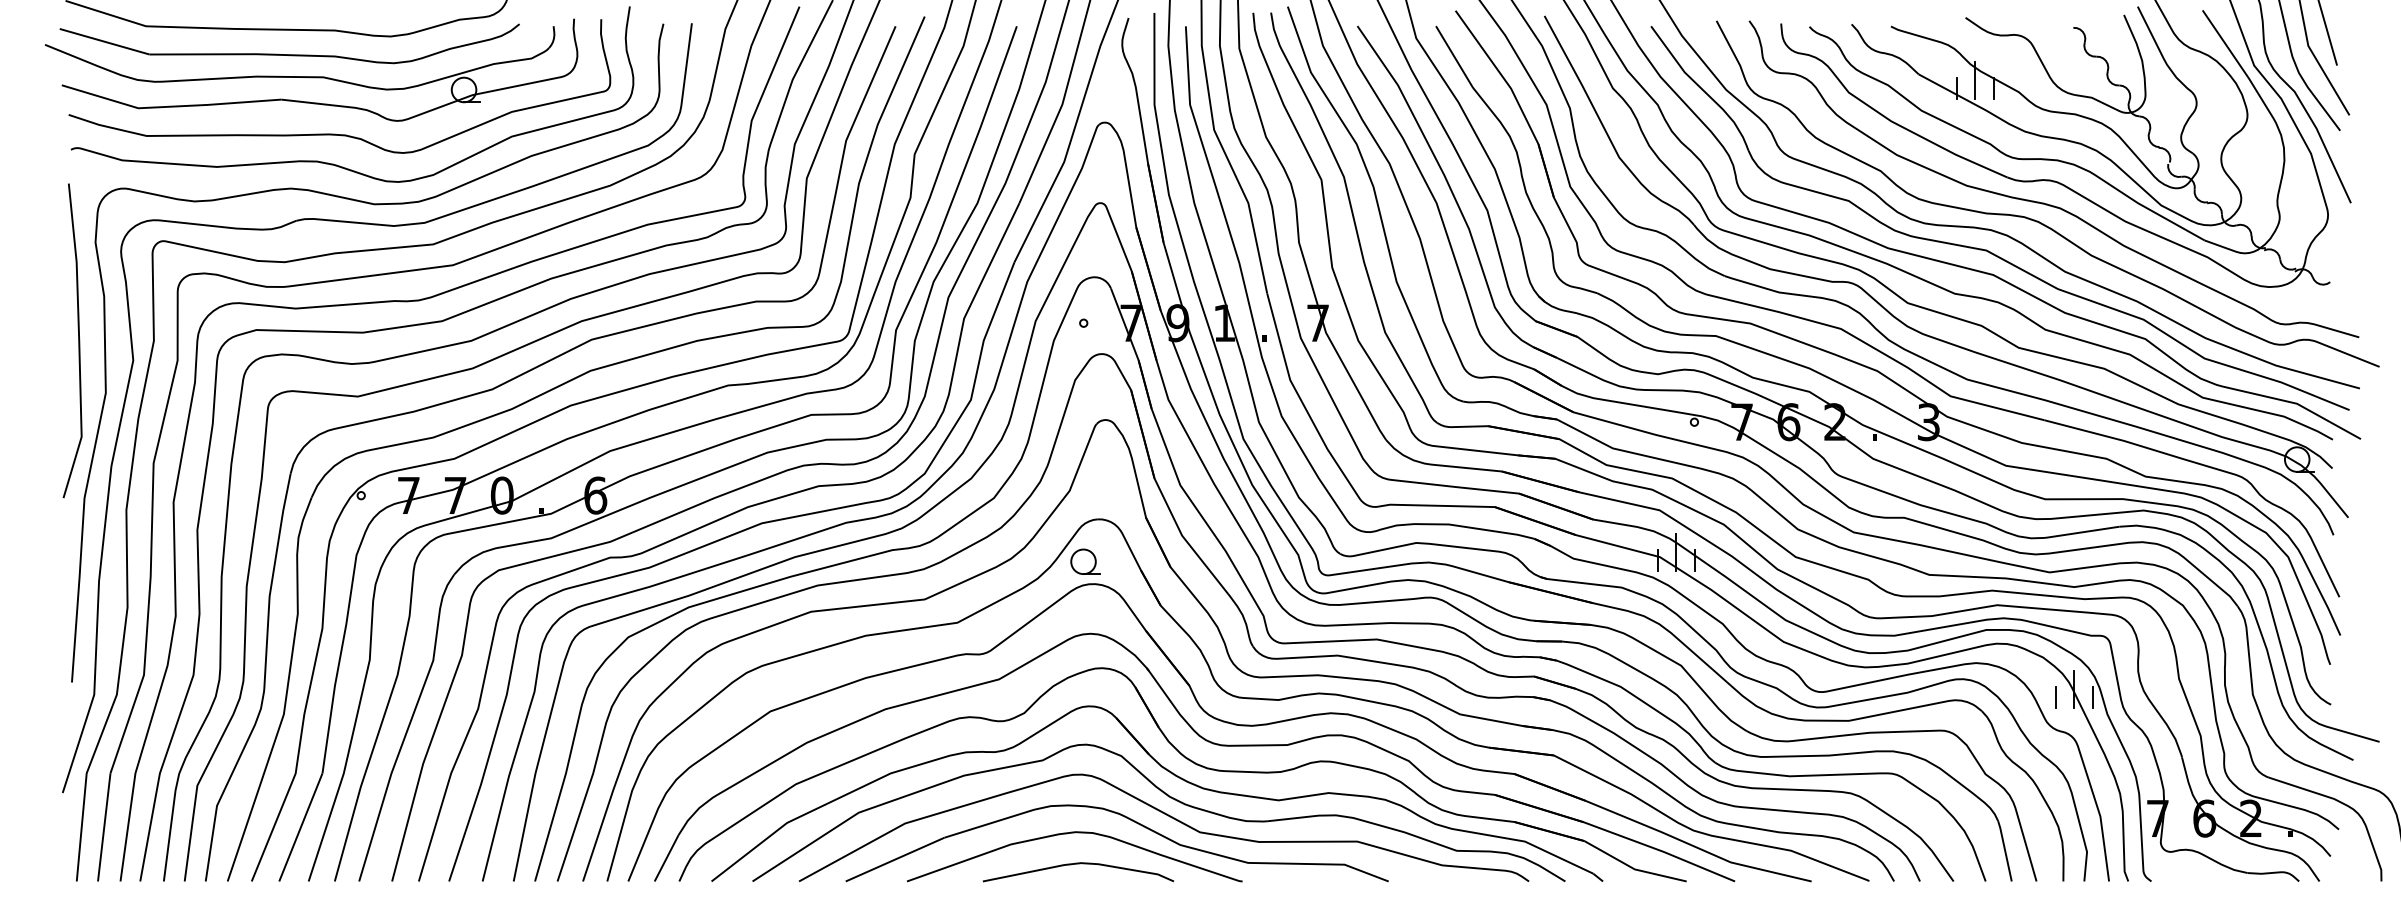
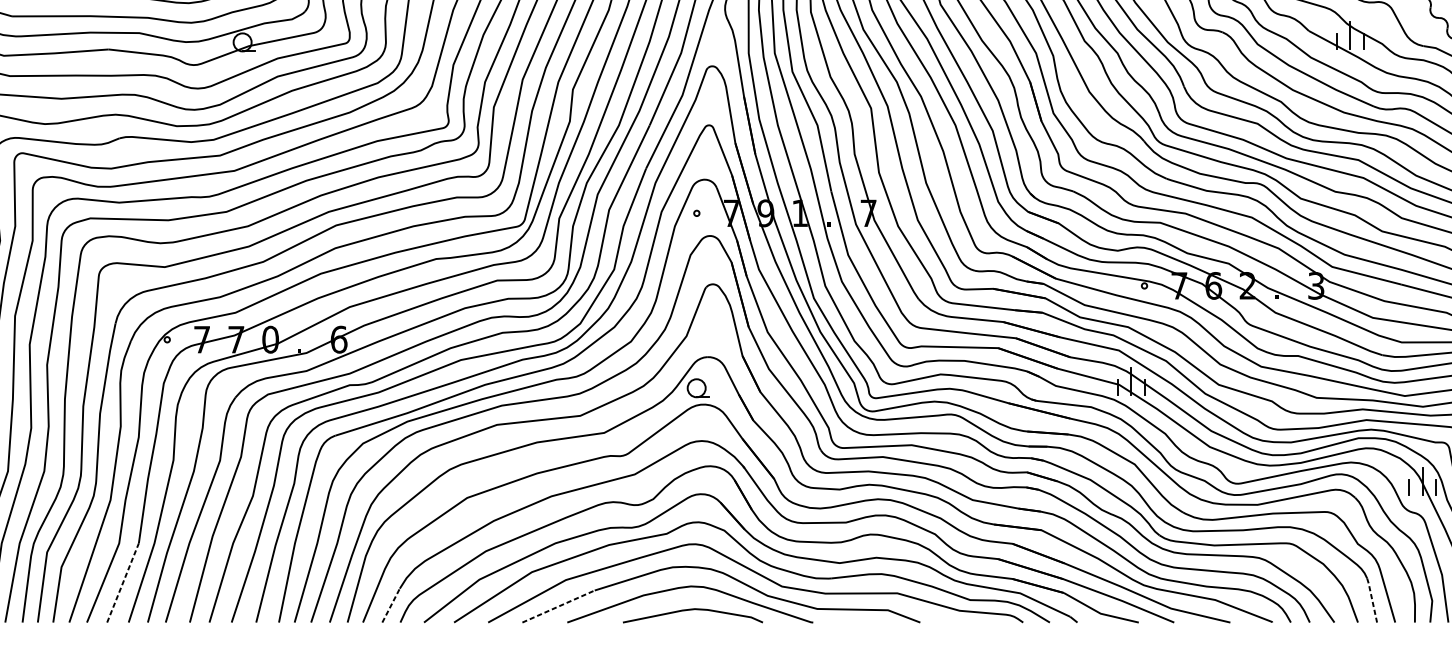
line: (301, 826) -> (123, 582), solid -> dashed
line: (2005, 850) -> (1372, 599), solid -> dashed
line: (666, 857) -> (391, 605), solid -> dashed
line: (895, 859) -> (558, 606), solid -> dashed

